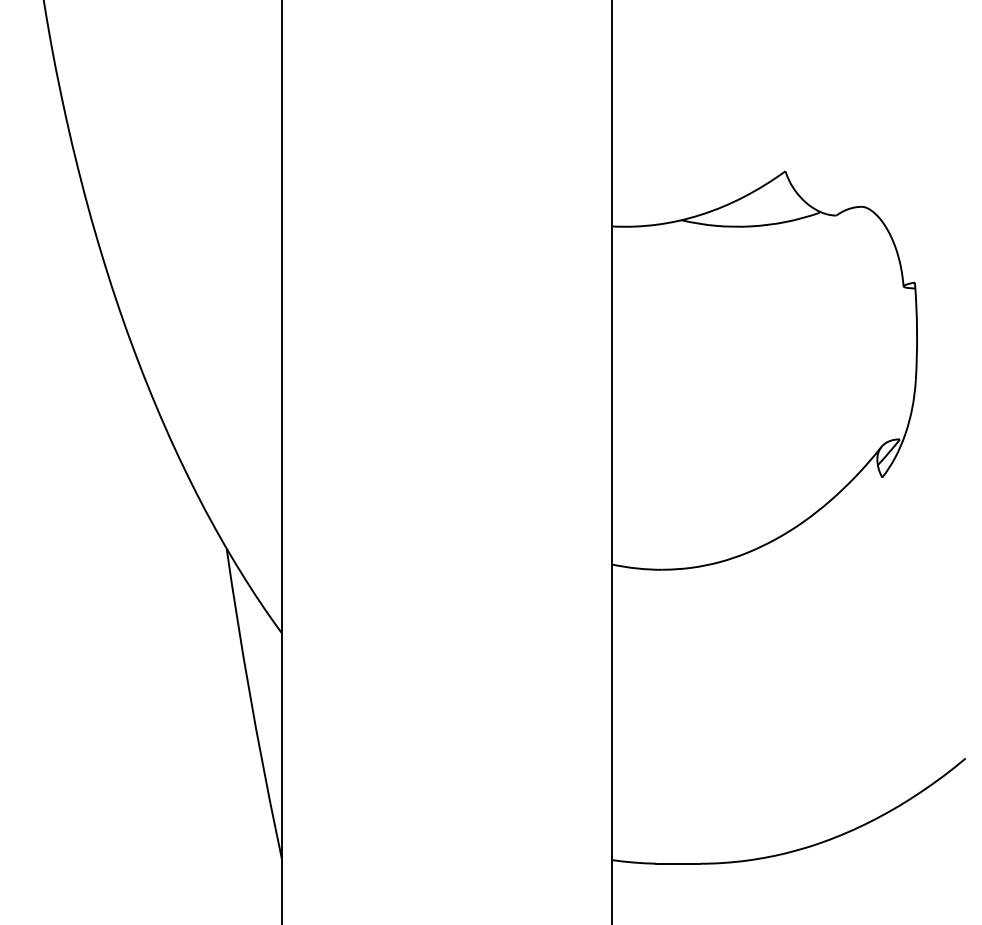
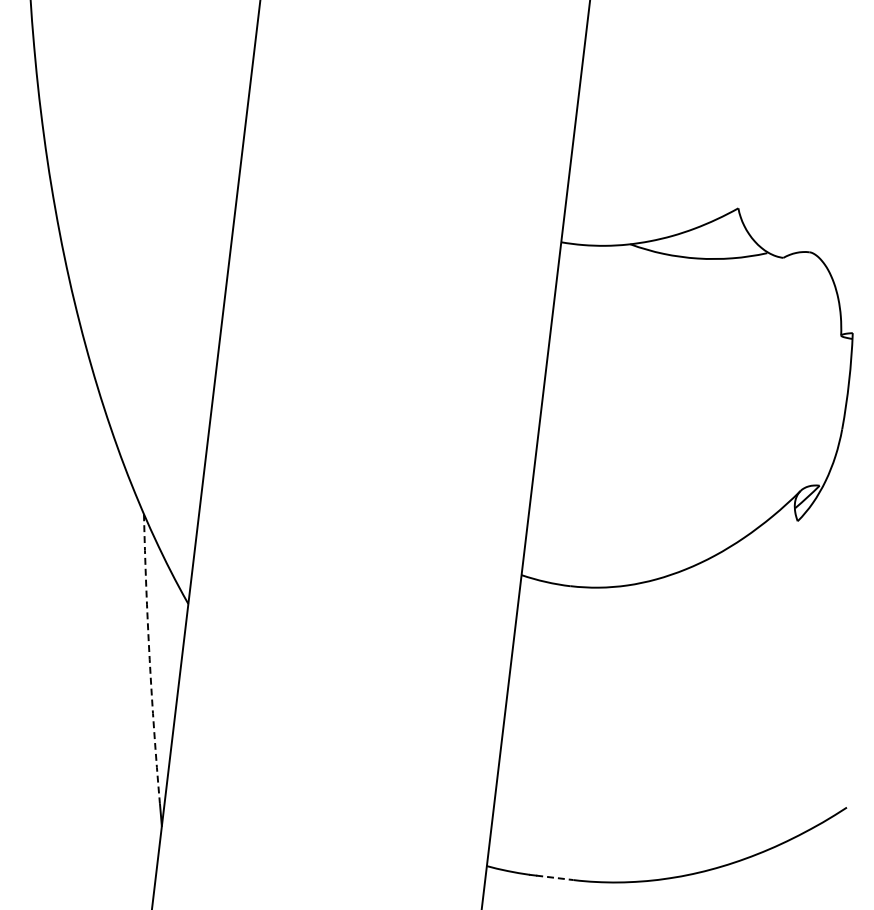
arc: (249, 693) -> (149, 659), solid -> dashed
line: (681, 863) -> (554, 877), solid -> dashed

